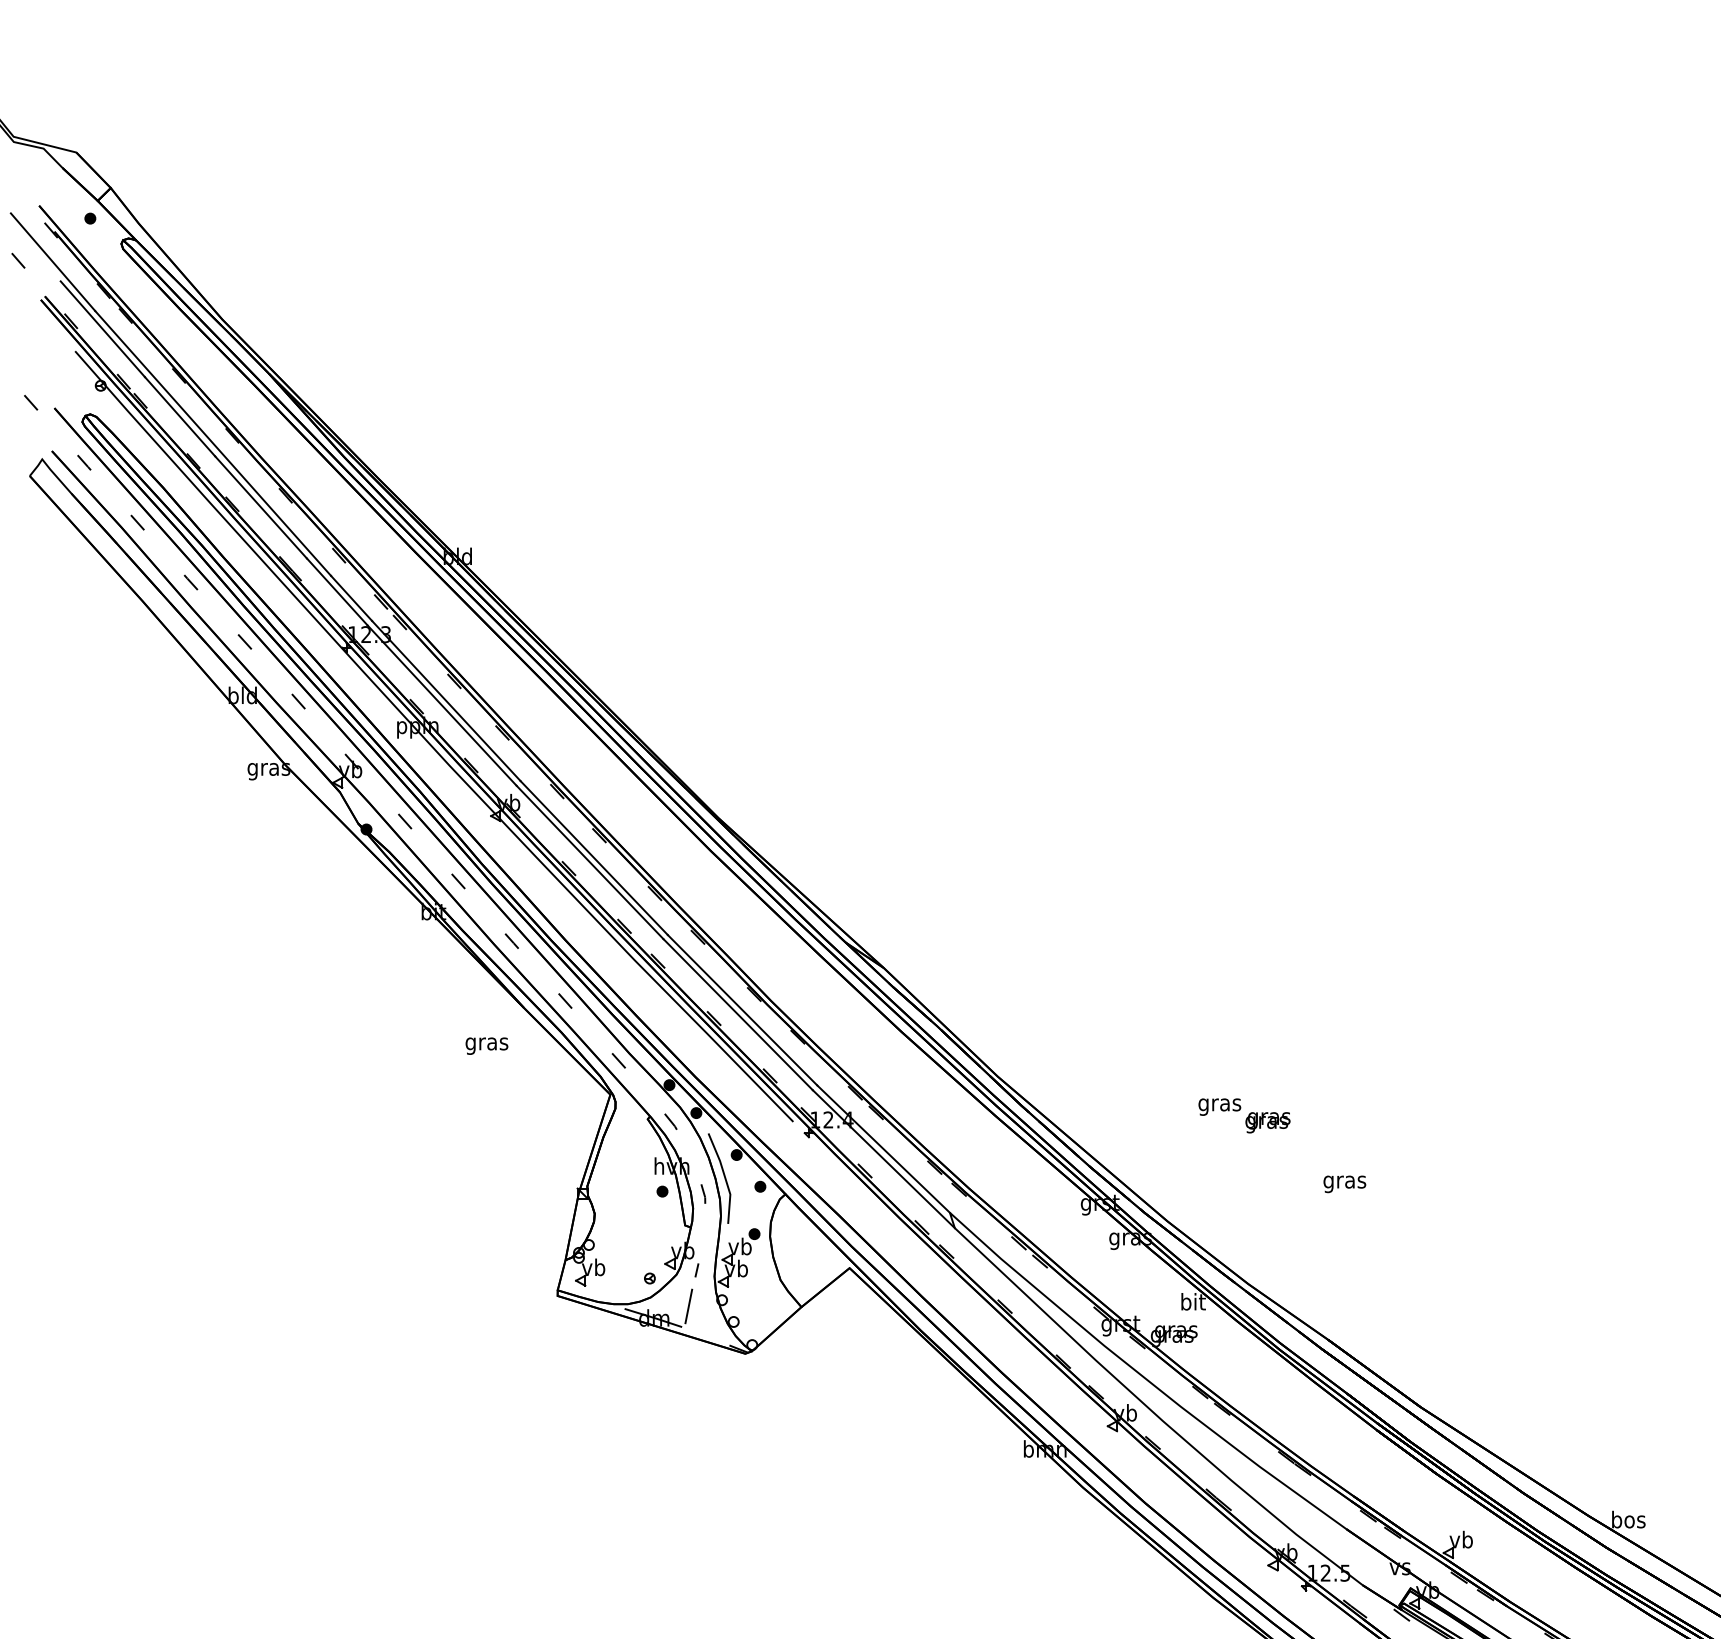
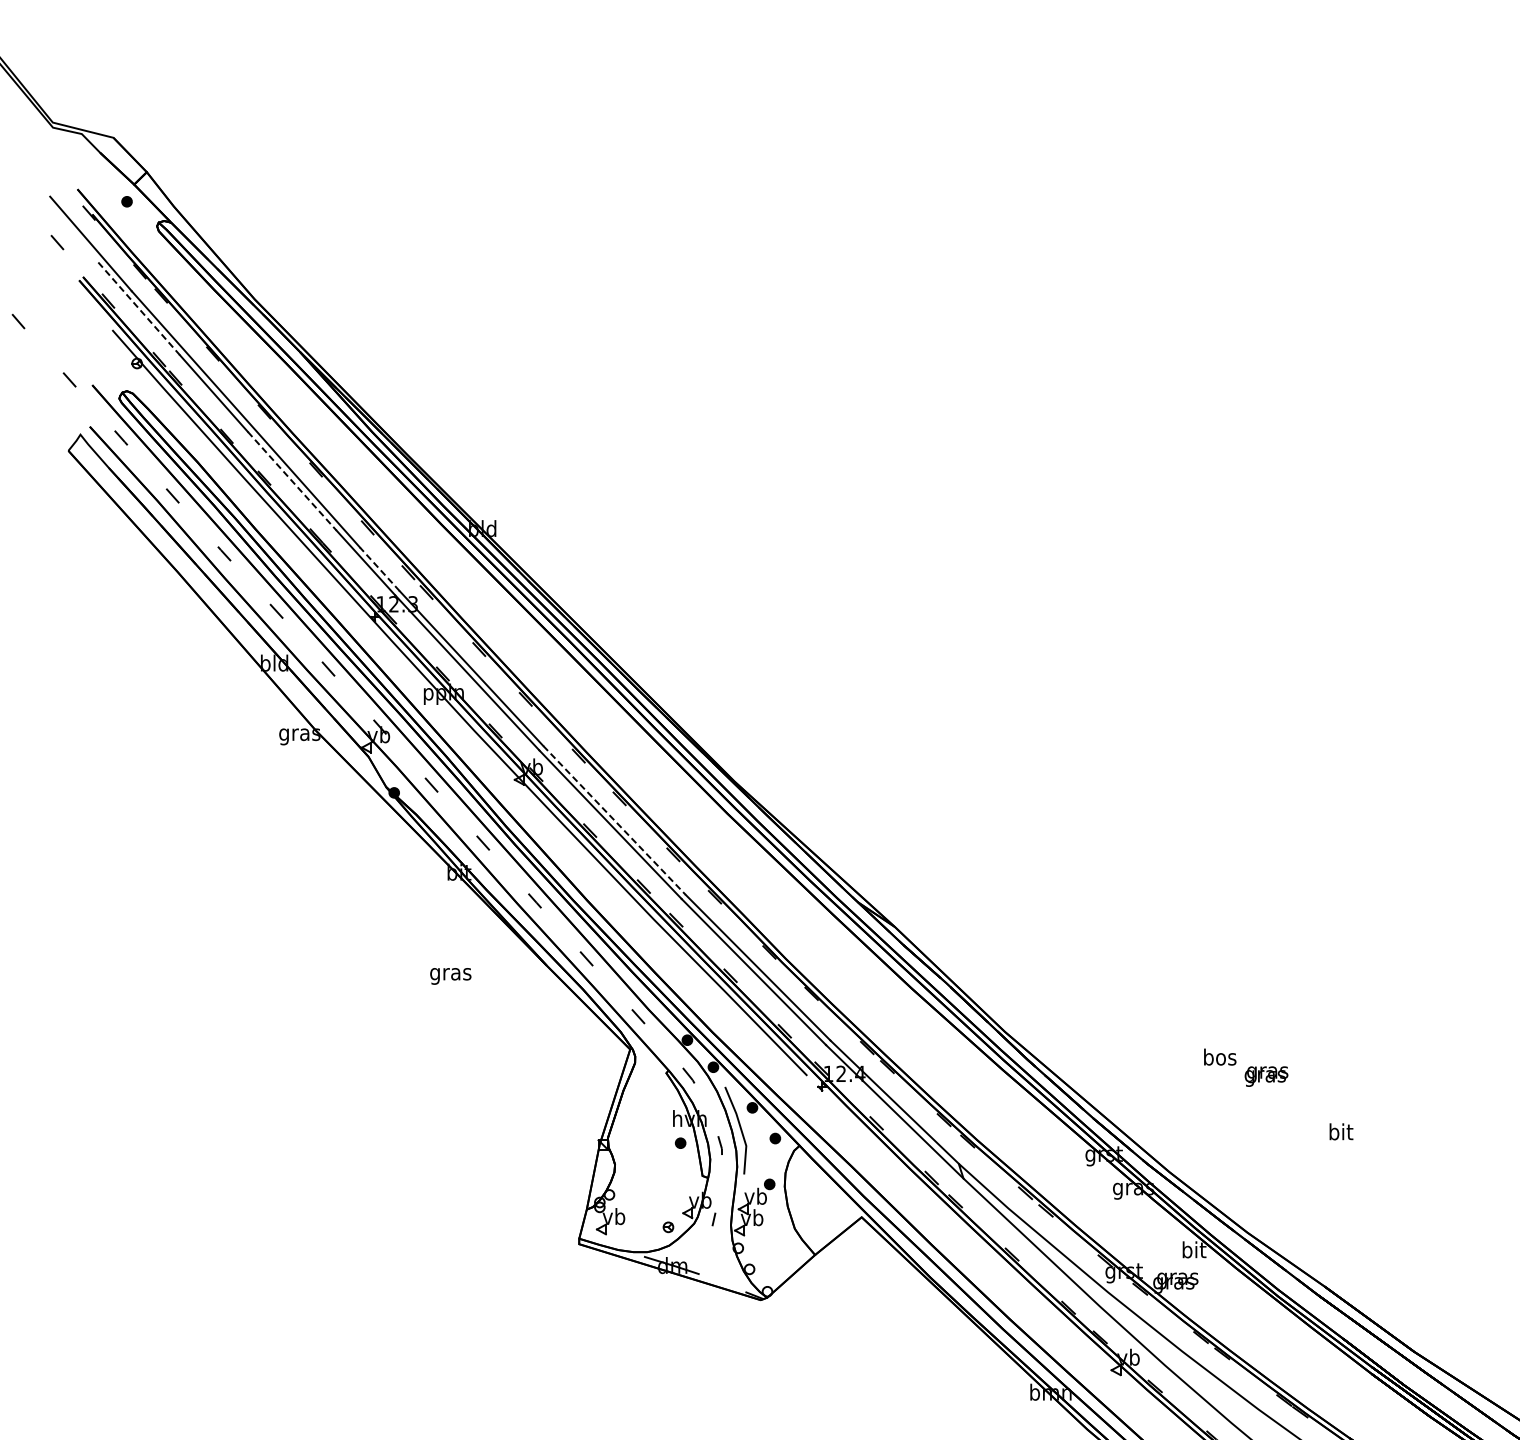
line: (102, 329) -> (138, 309), solid -> dashed
line: (261, 507) -> (292, 481), solid -> dashed
line: (351, 598) -> (379, 569), solid -> dashed
line: (594, 858) -> (614, 820), solid -> dashed
text: (486, 1045) -> (450, 975), moved
text: (1219, 1104) -> (1219, 1058), gras -> bos
text: (1344, 1182) -> (1340, 1134), gras -> bit
line: (688, 1306) -> (705, 1254), removed

